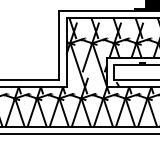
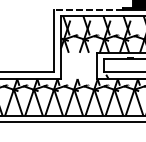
line: (97, 10) -> (88, 9), solid -> dashed
hatch: (90, 72) -> (82, 65), removed

